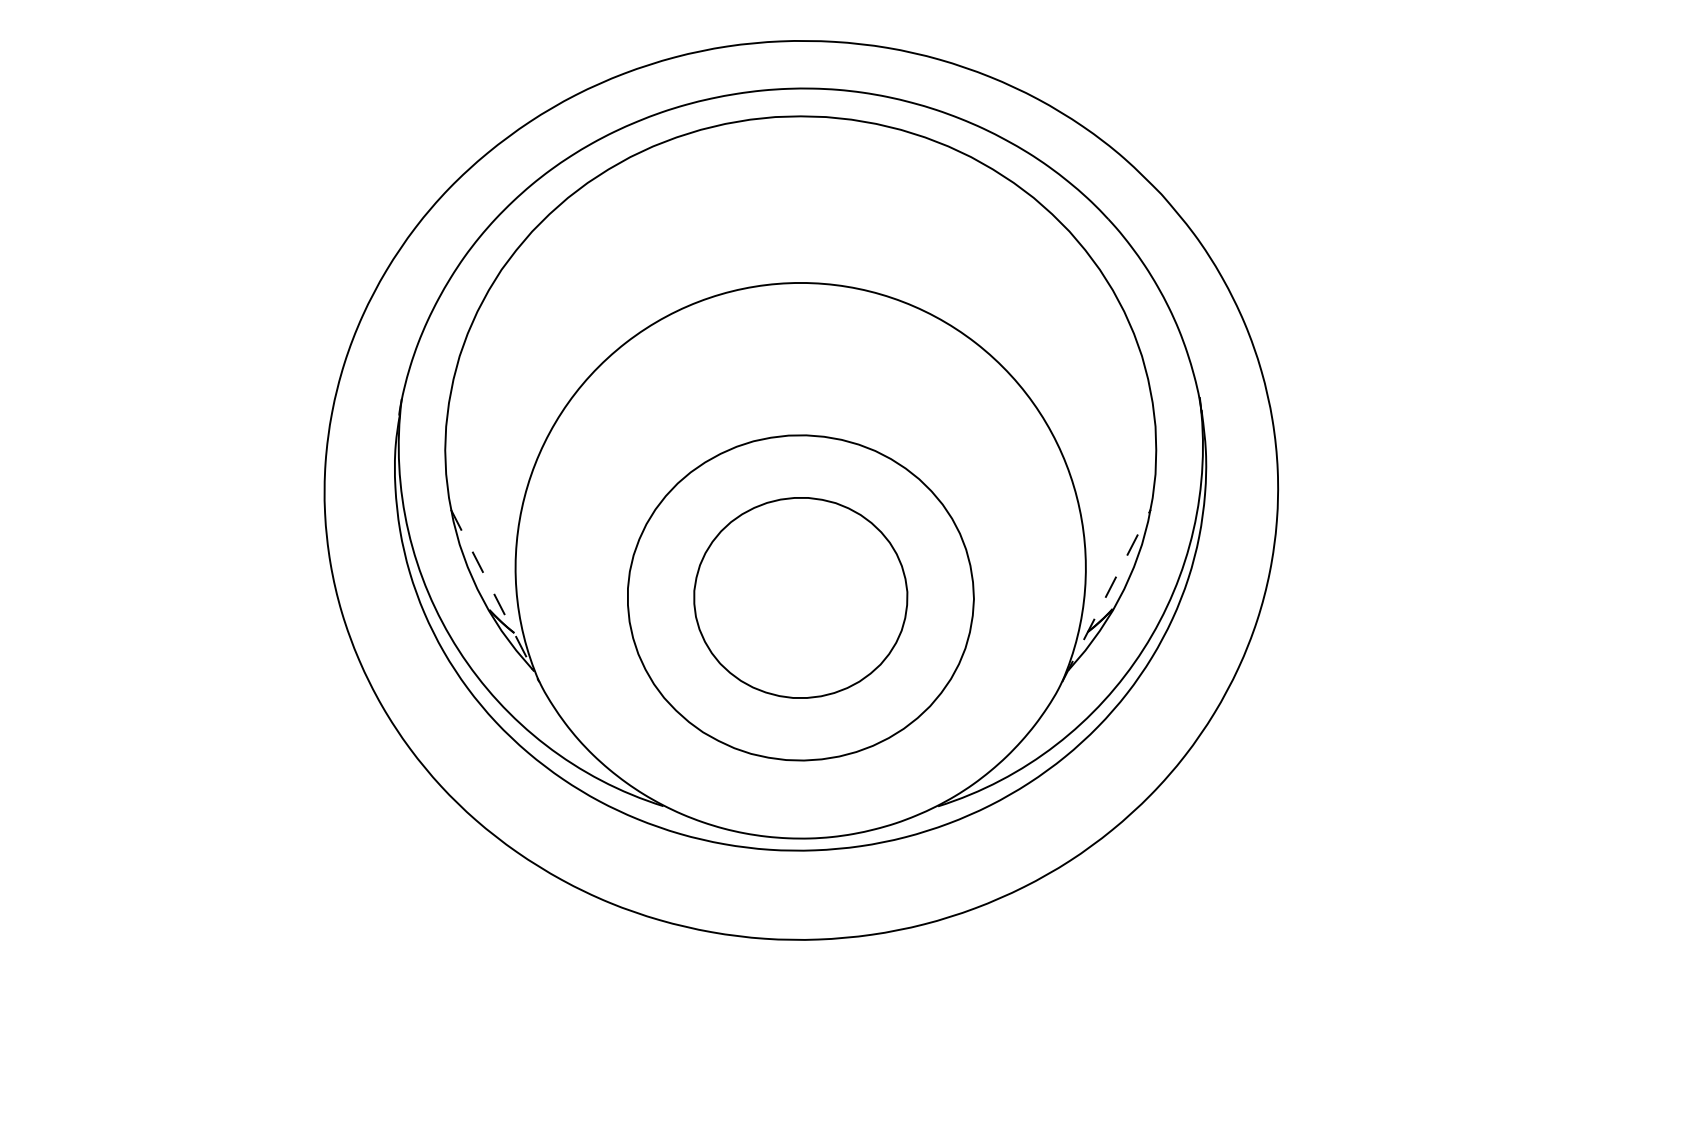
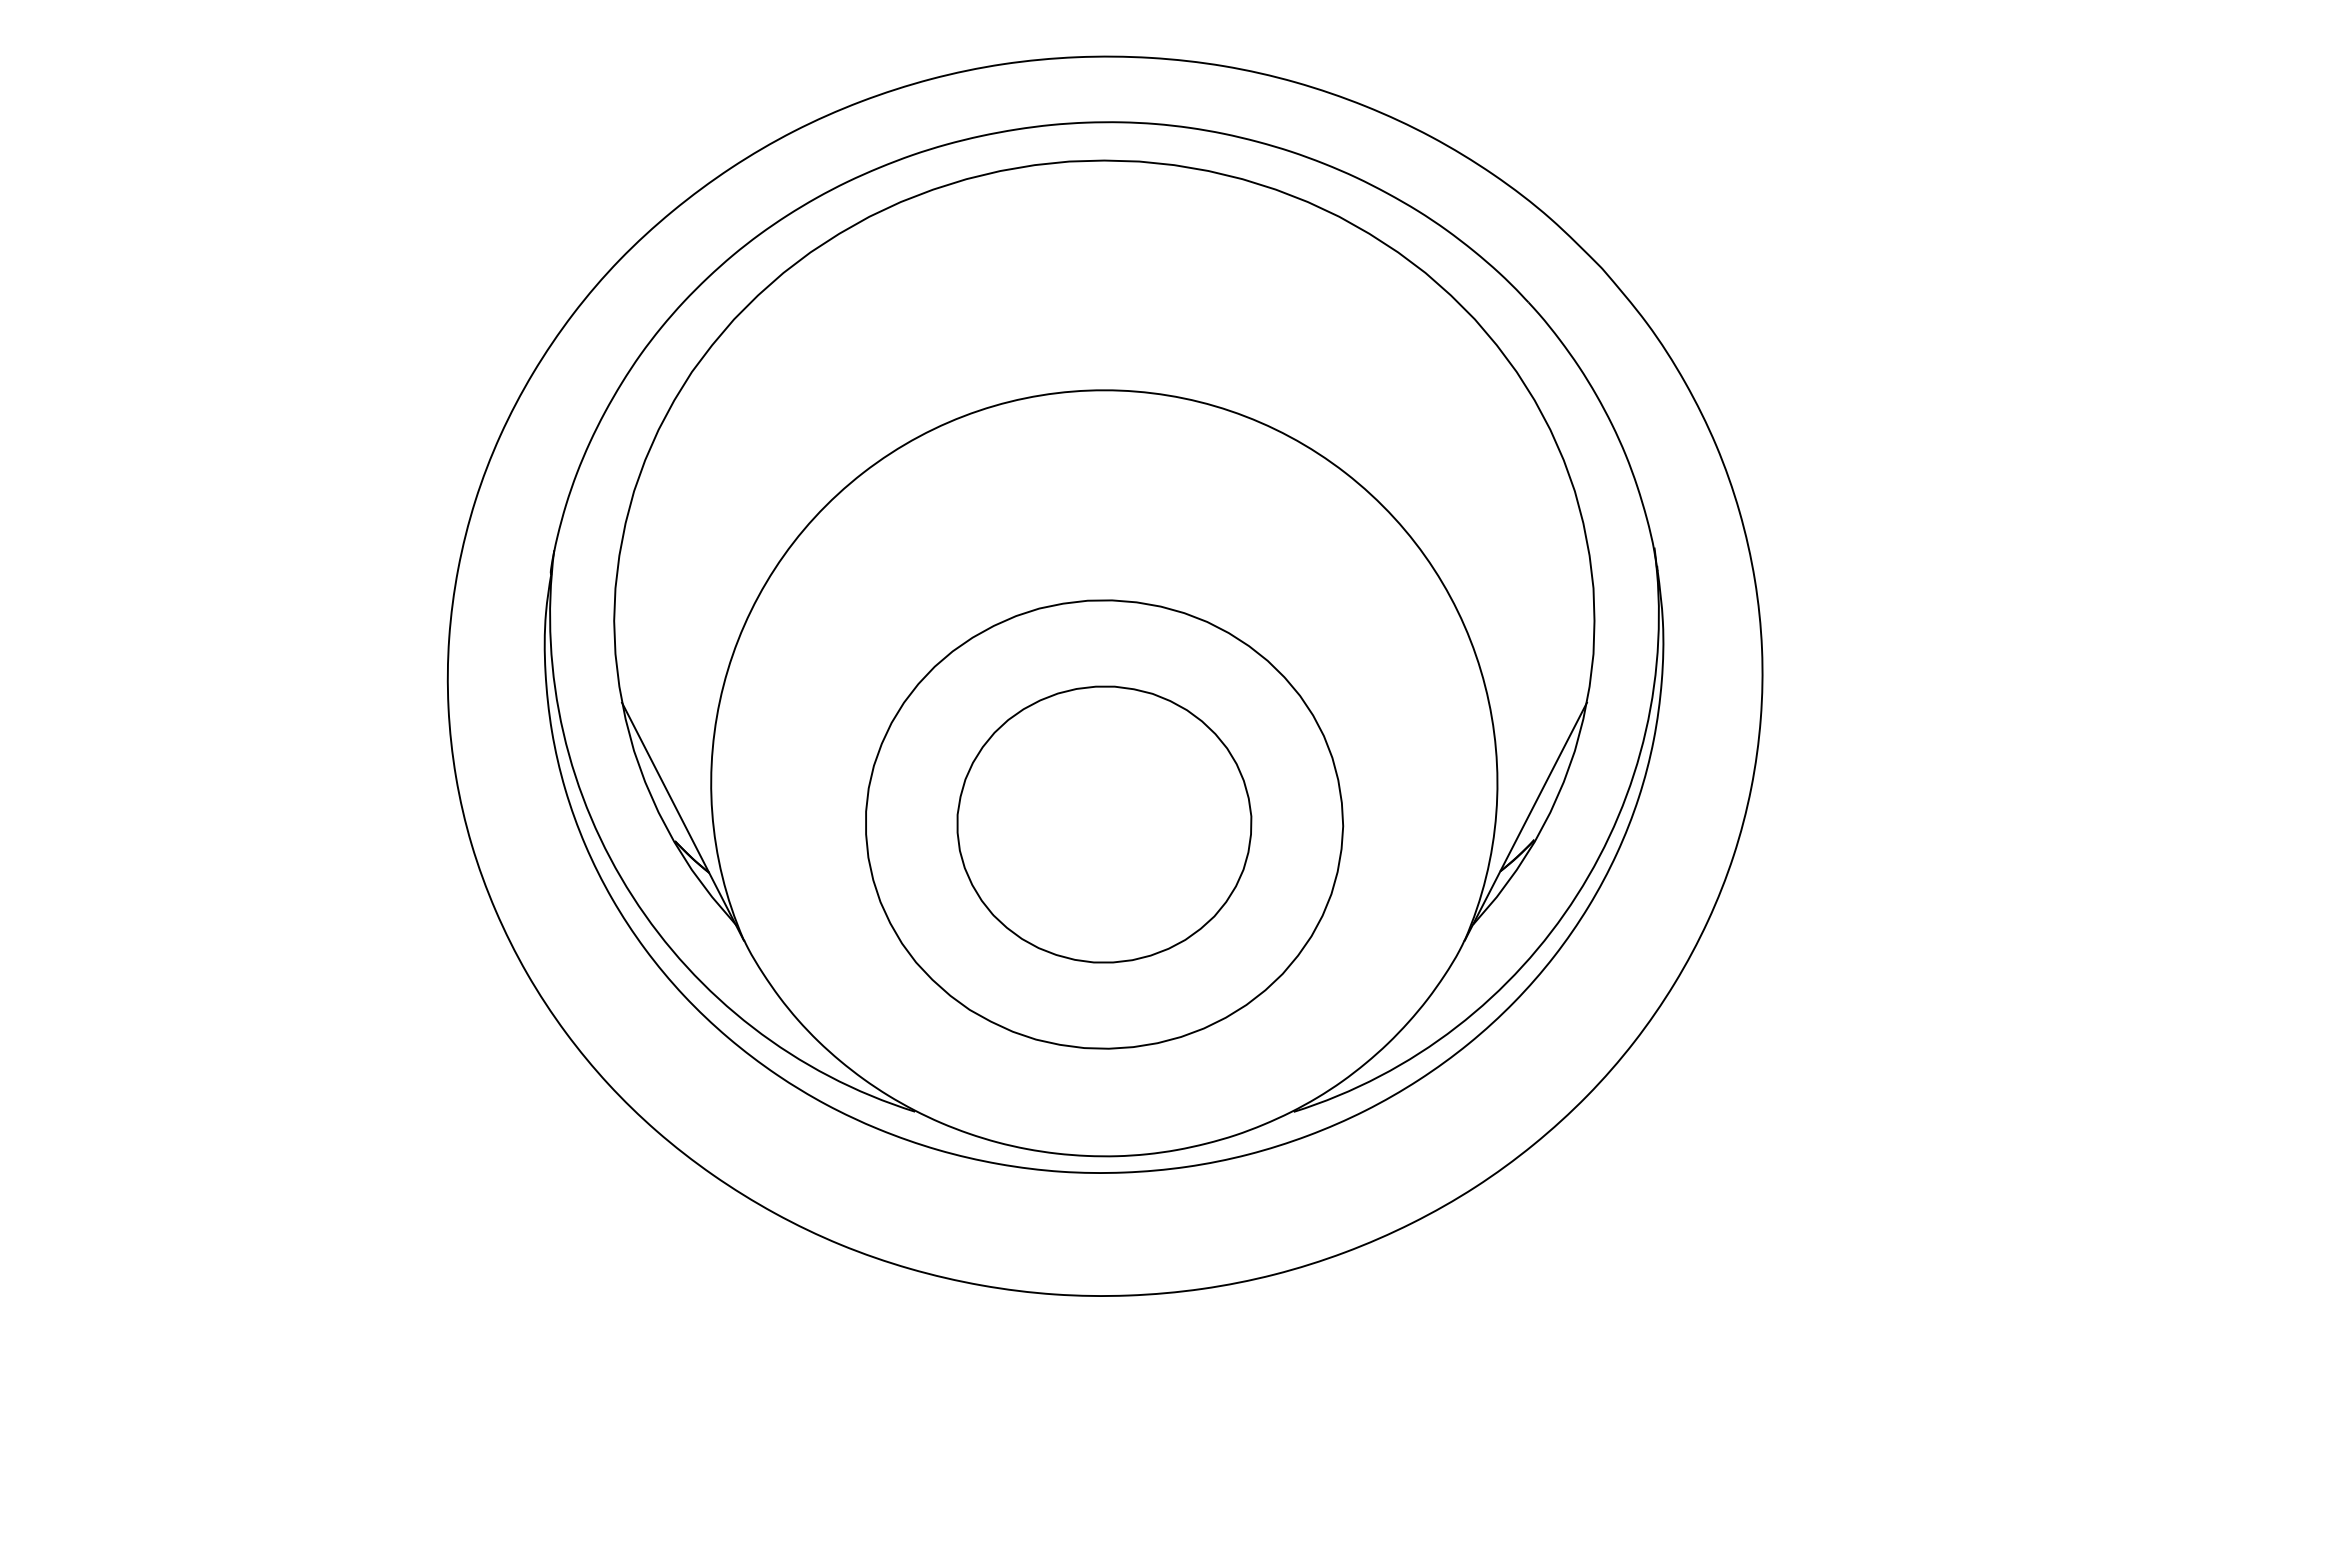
line: (494, 595) -> (682, 821), dashed -> solid
line: (1106, 595) -> (1525, 821), dashed -> solid

